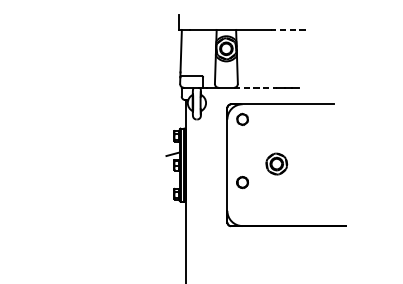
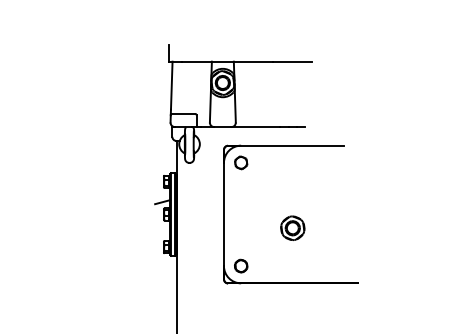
line: (288, 29) -> (292, 61), dashed -> solid
line: (255, 88) -> (255, 127), dashed -> solid
part: (276, 163) -> (292, 227), moved
part: (242, 181) -> (241, 265), moved

